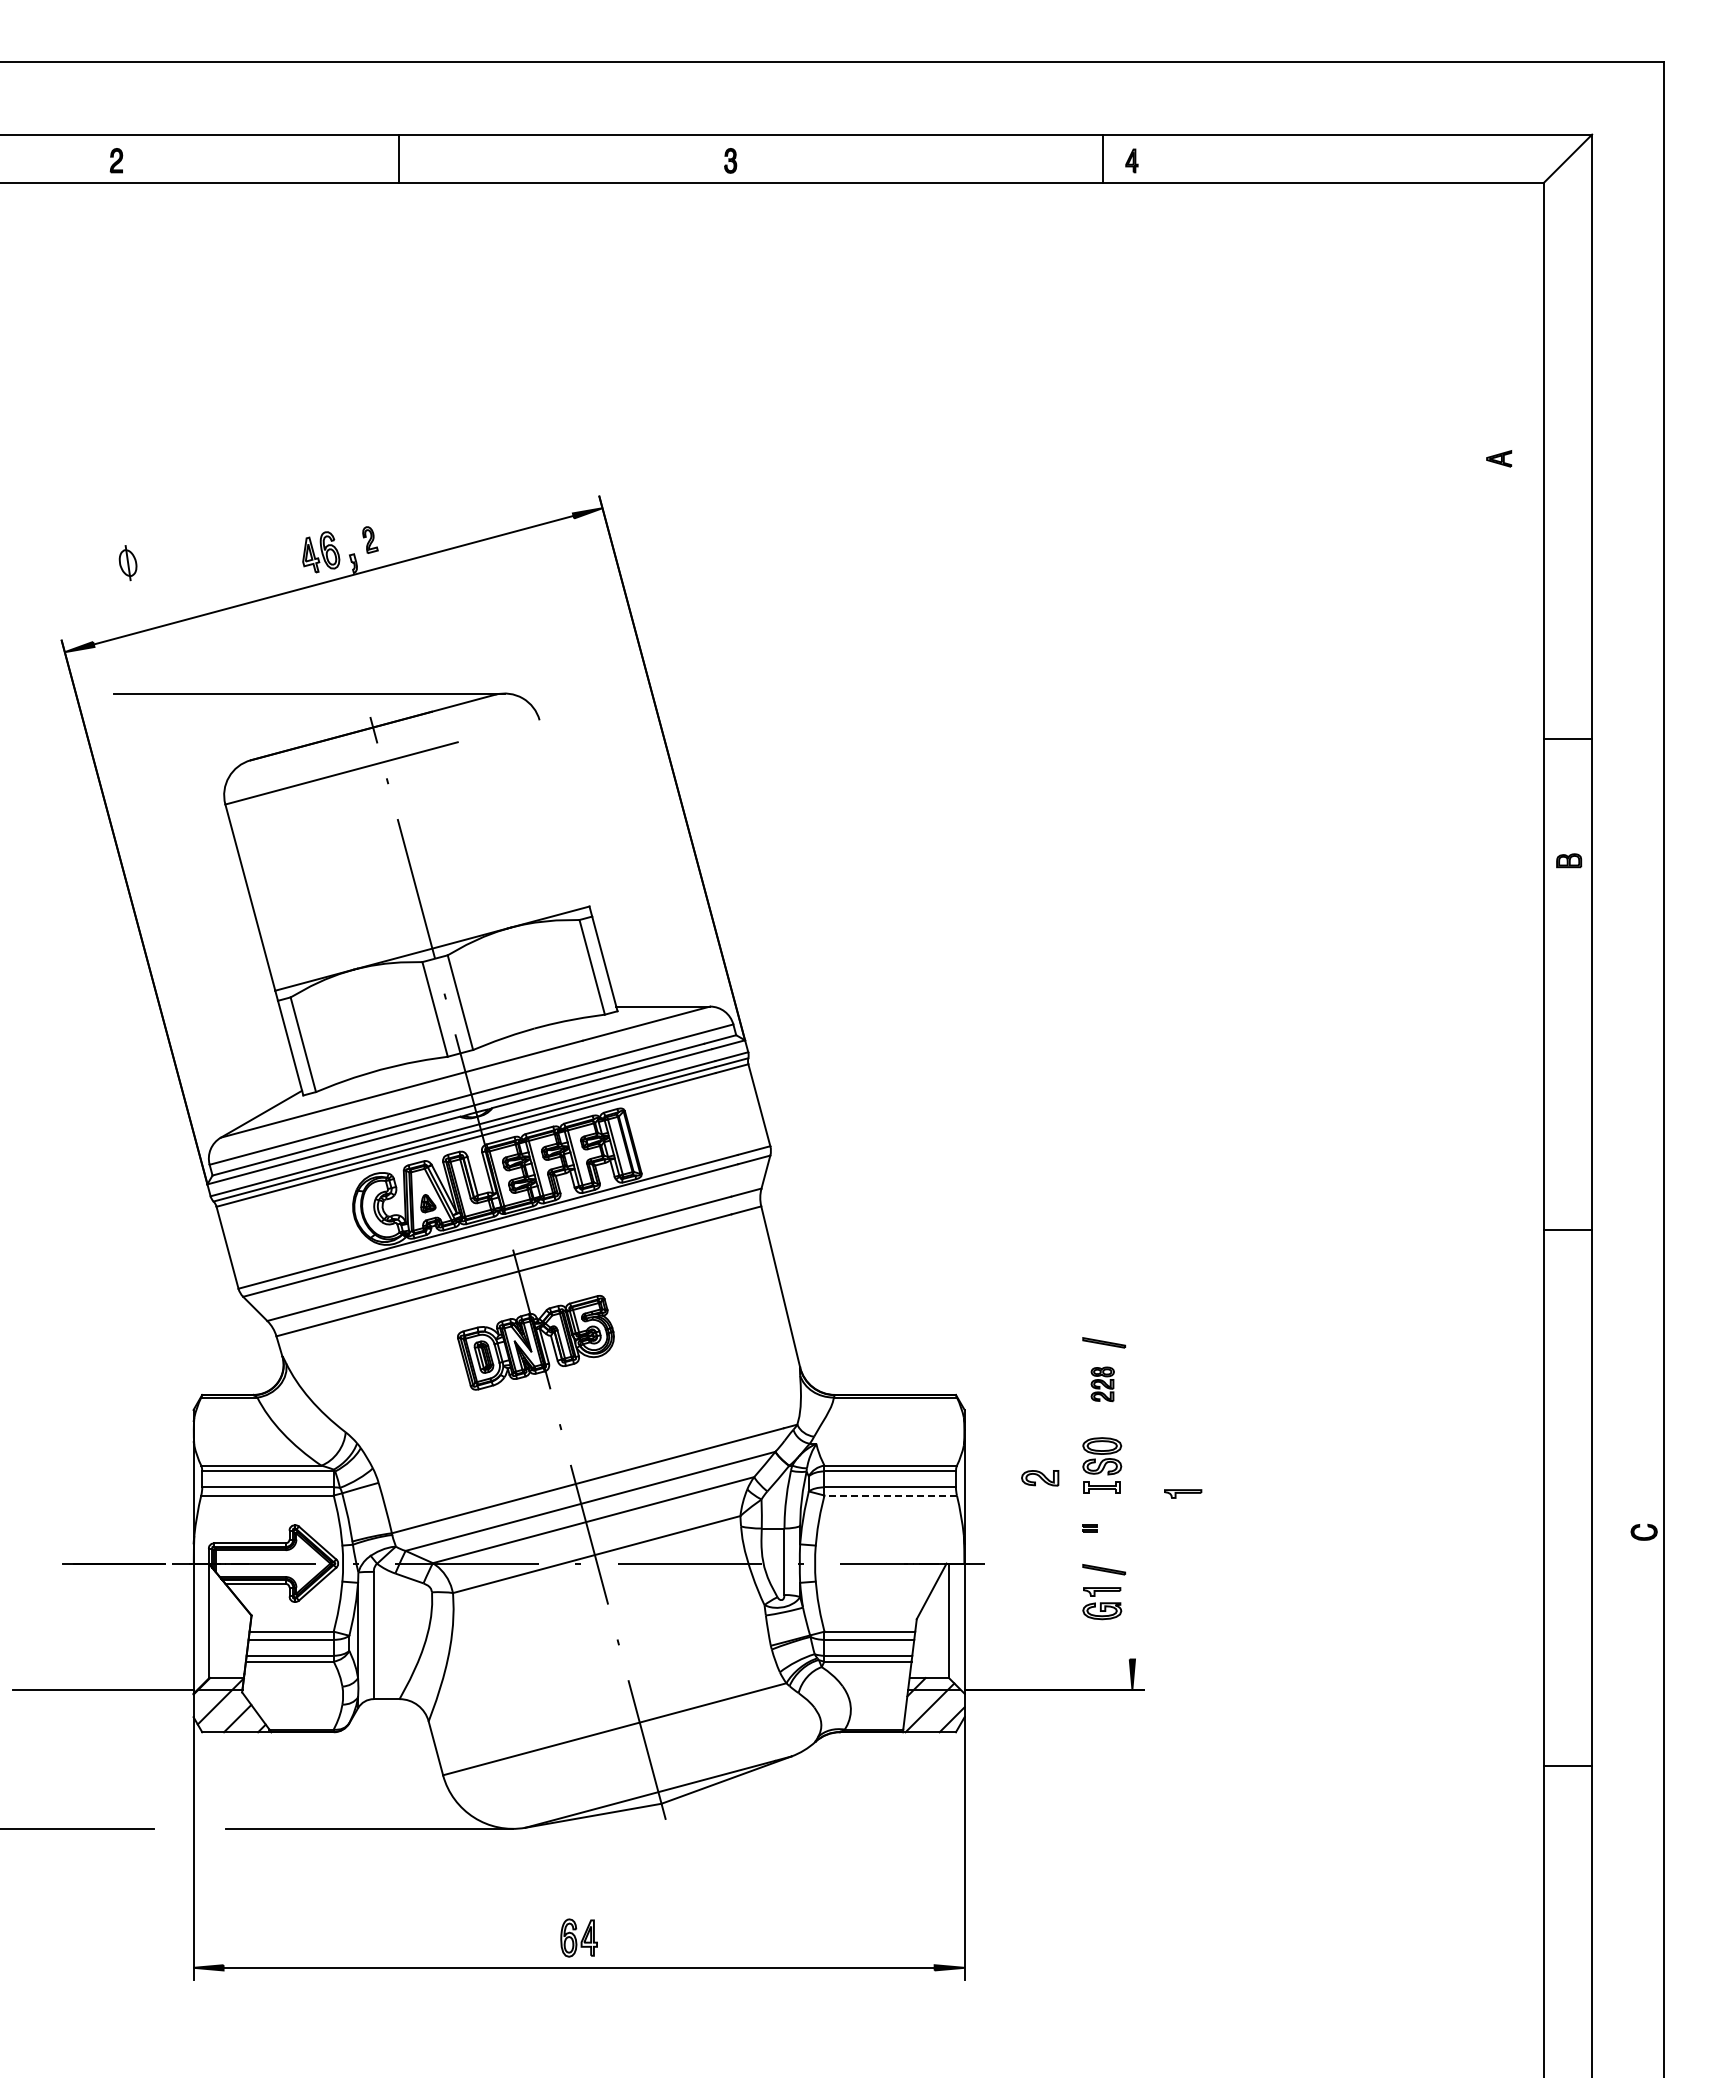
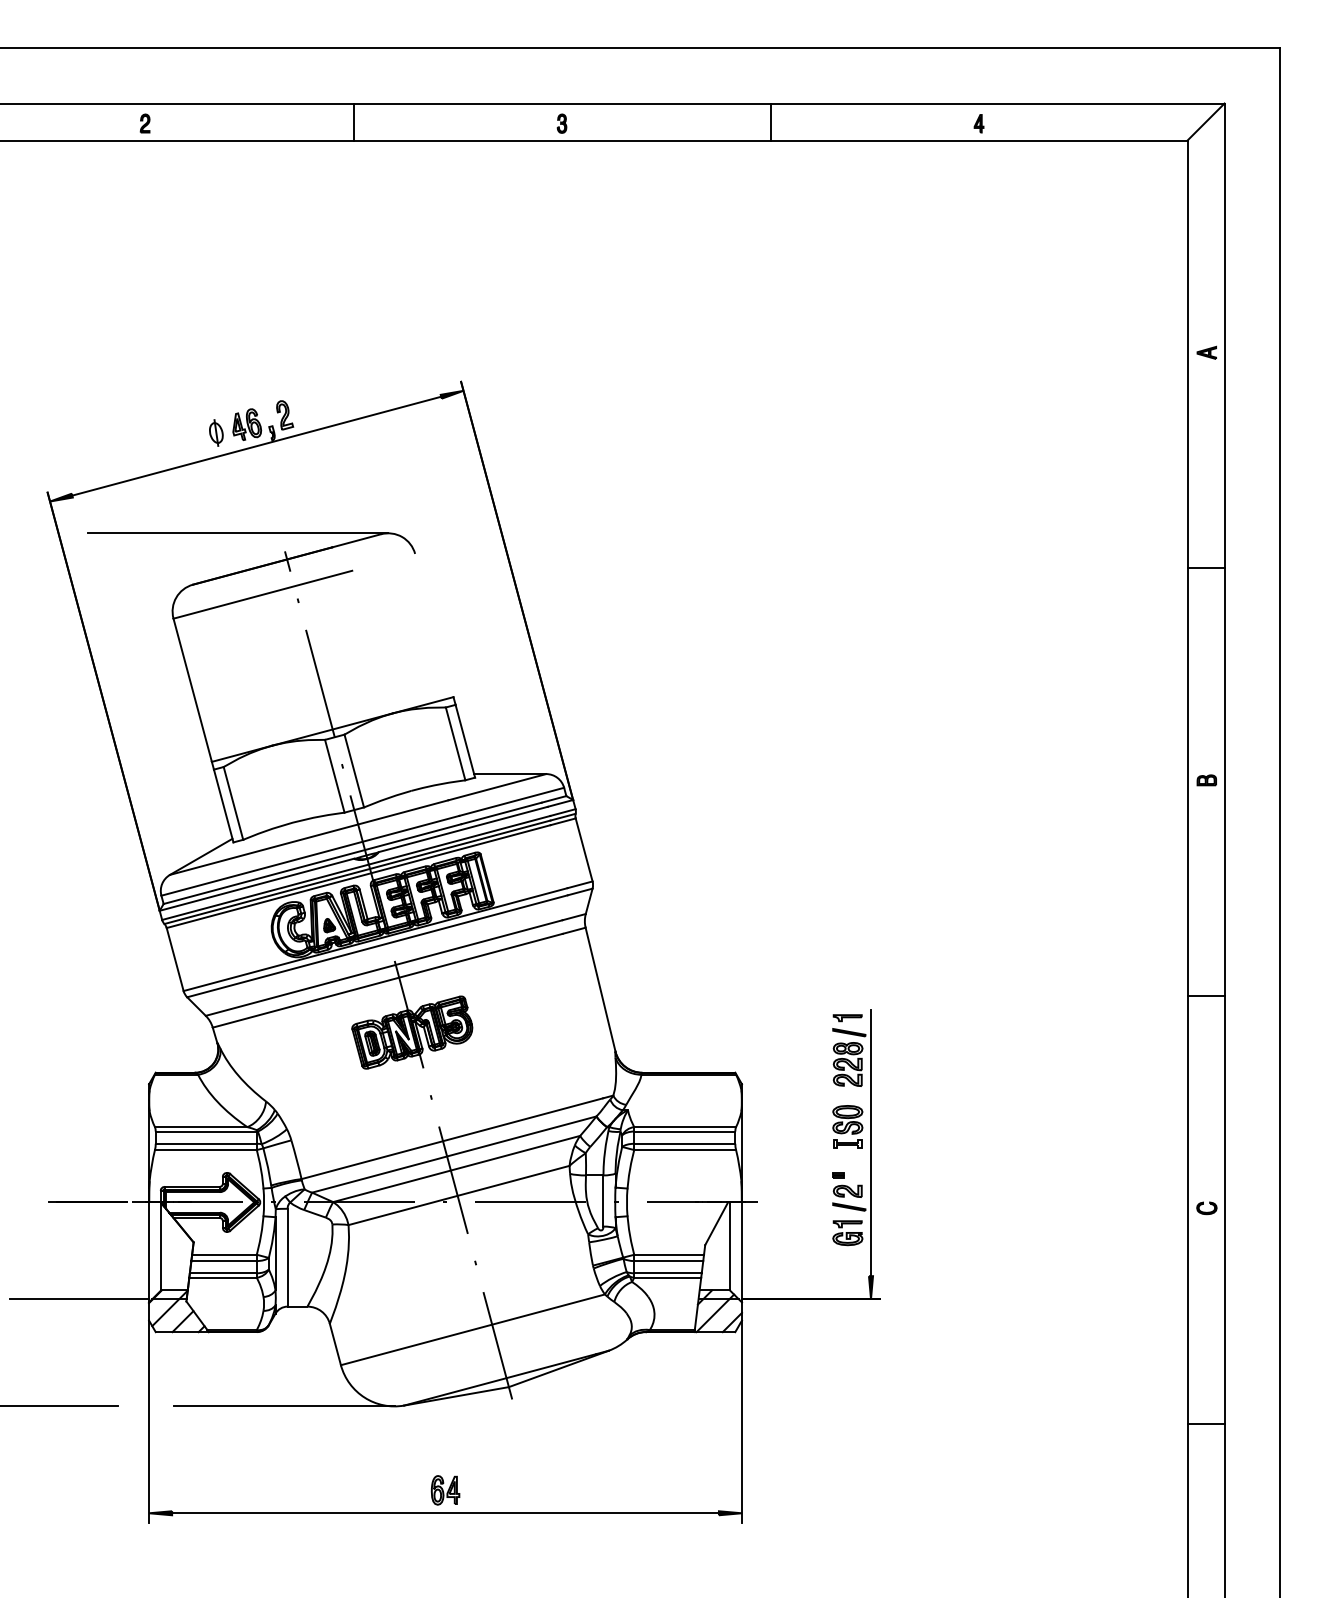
line: (398, 158) -> (353, 121), moved
line: (1102, 158) -> (770, 121), moved
part: (116, 160) -> (145, 123), moved
part: (1131, 160) -> (978, 123), moved
part: (1499, 458) -> (1207, 352), moved
part: (370, 539) -> (285, 414), size x1.43
part: (127, 563) -> (215, 433), moved
part: (1569, 860) -> (1207, 780), moved
line: (1567, 1230) -> (1205, 996), moved
part: (1102, 1384) -> (848, 1064), size x1.67
part: (1040, 1478) -> (848, 1191), moved
line: (1132, 1485) -> (871, 1142), added
part: (1183, 1493) -> (848, 1017), moved
line: (890, 1495) -> (684, 1150), dashed -> solid
part: (1643, 1531) -> (1206, 1207), moved
line: (1567, 1766) -> (1205, 1423), moved

